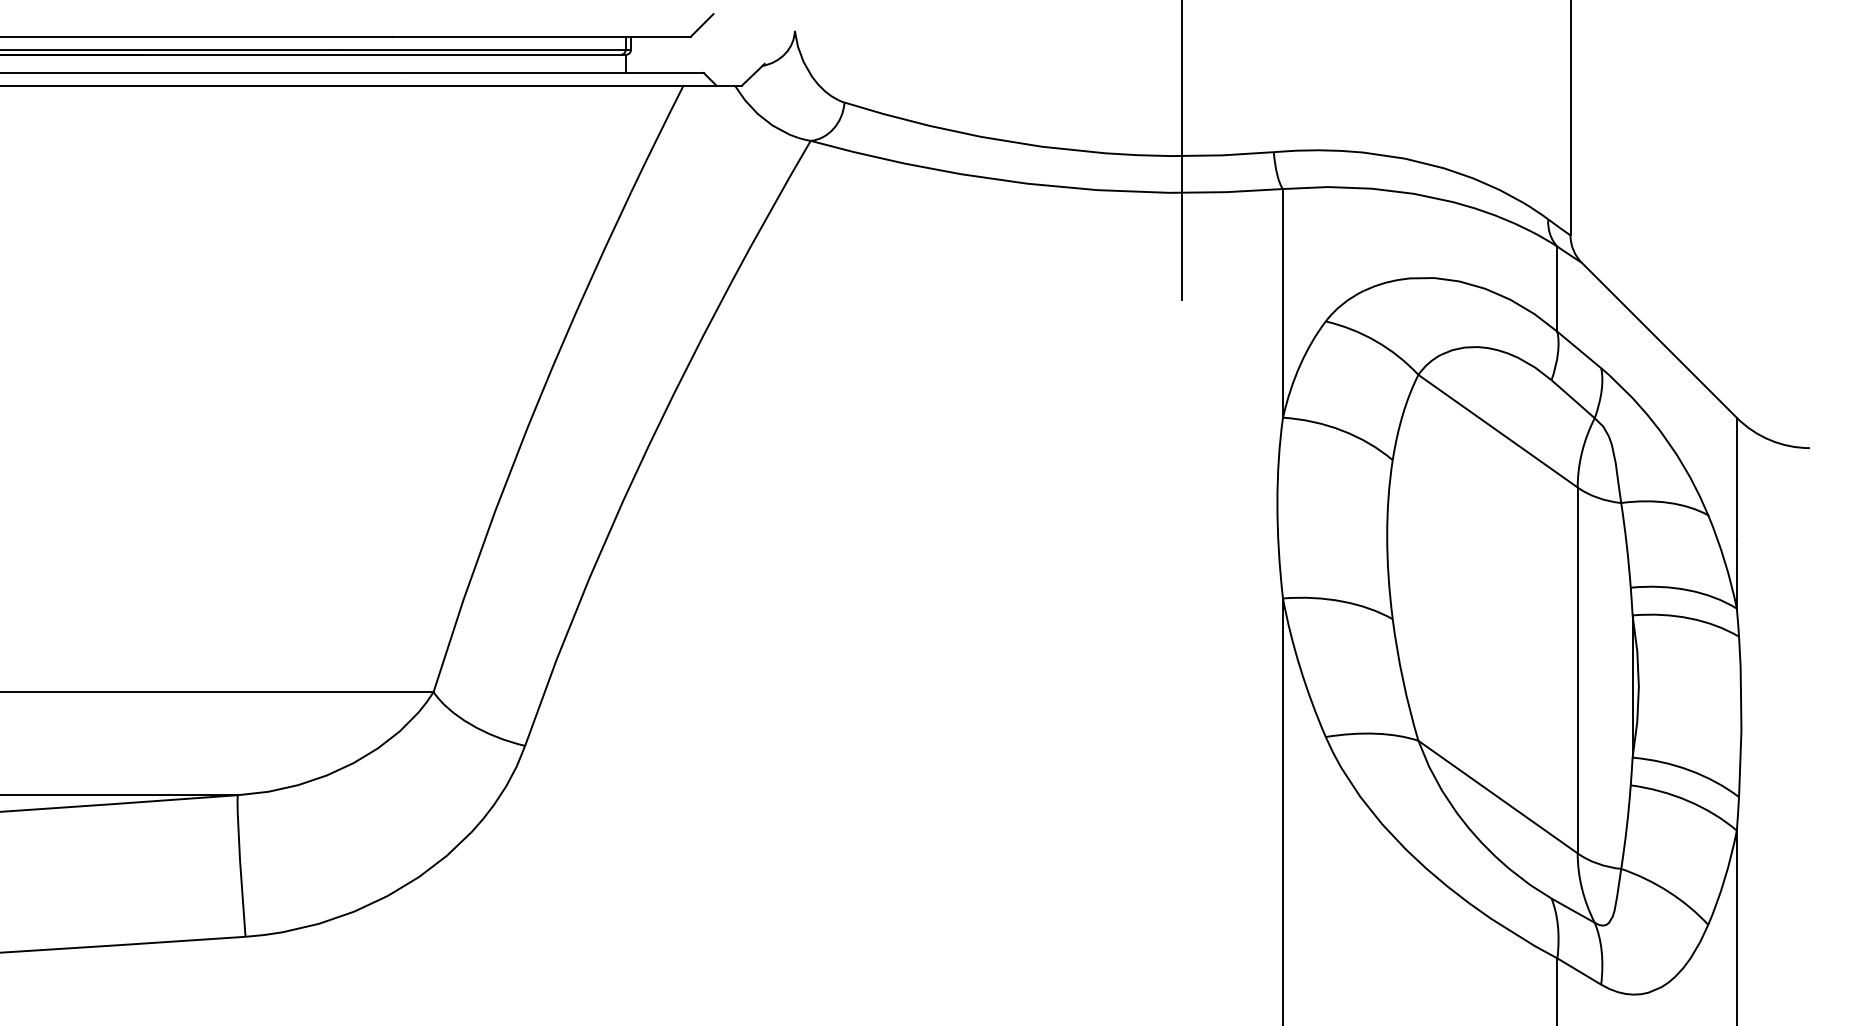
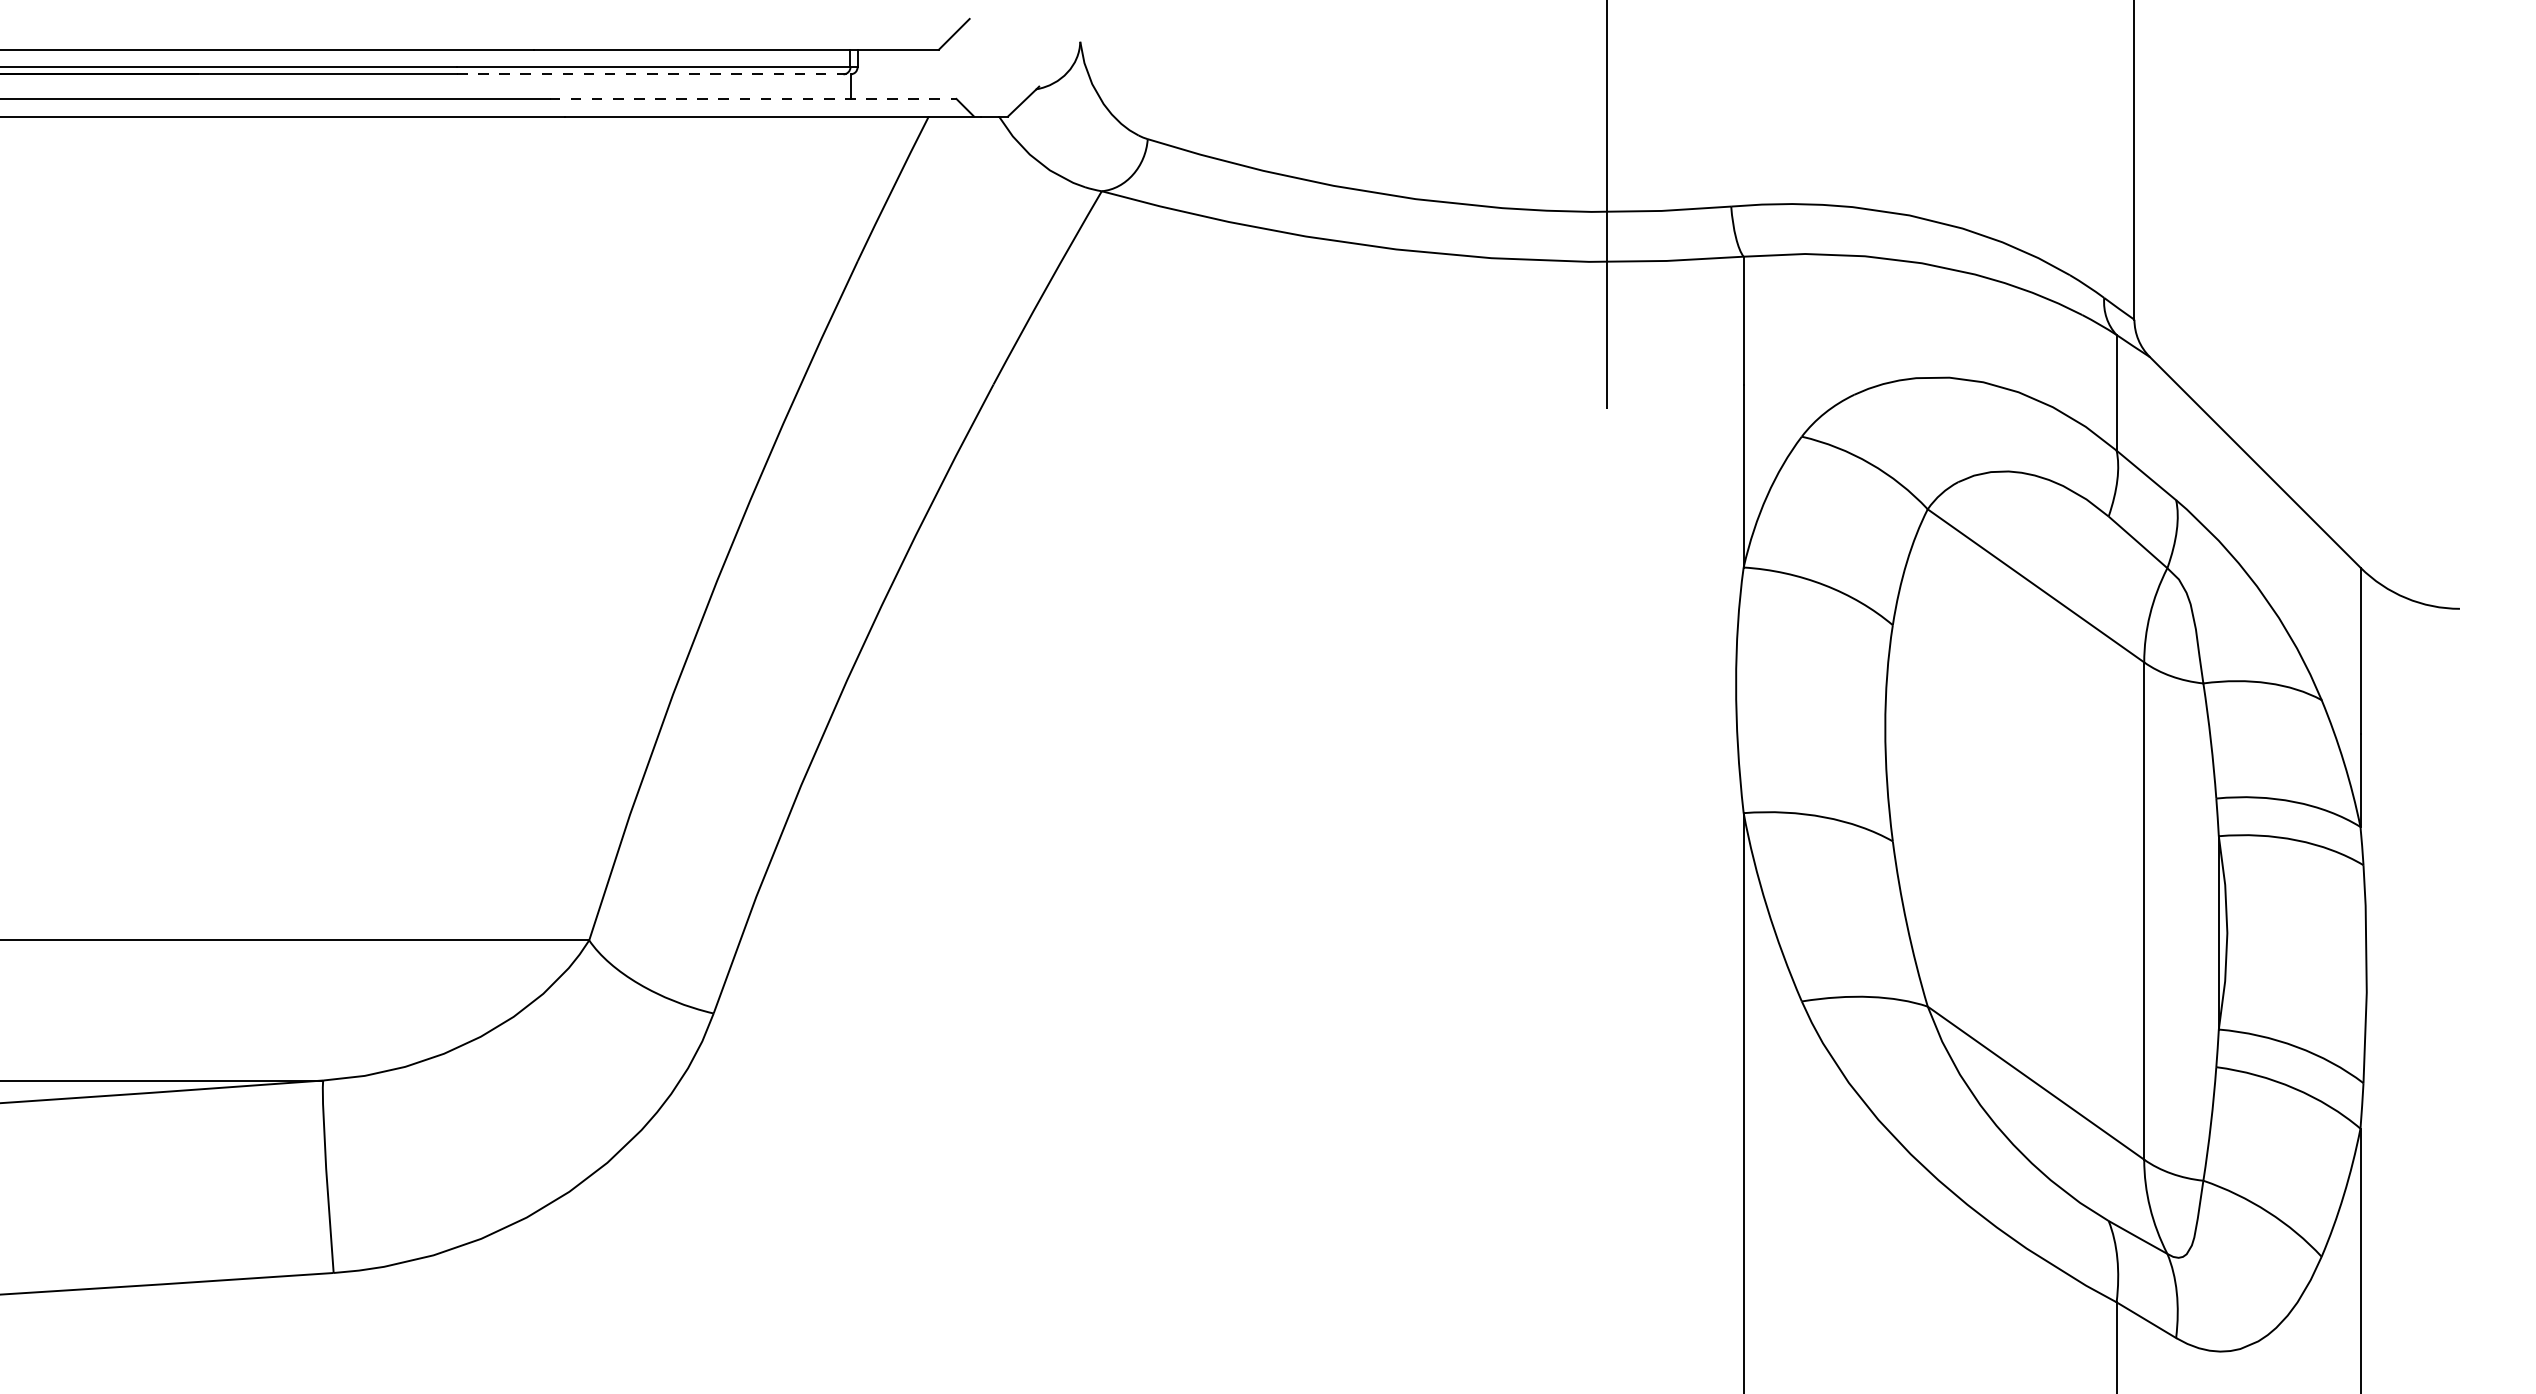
line: (481, 54) -> (654, 73), solid -> dashed
line: (554, 72) -> (753, 98), solid -> dashed

